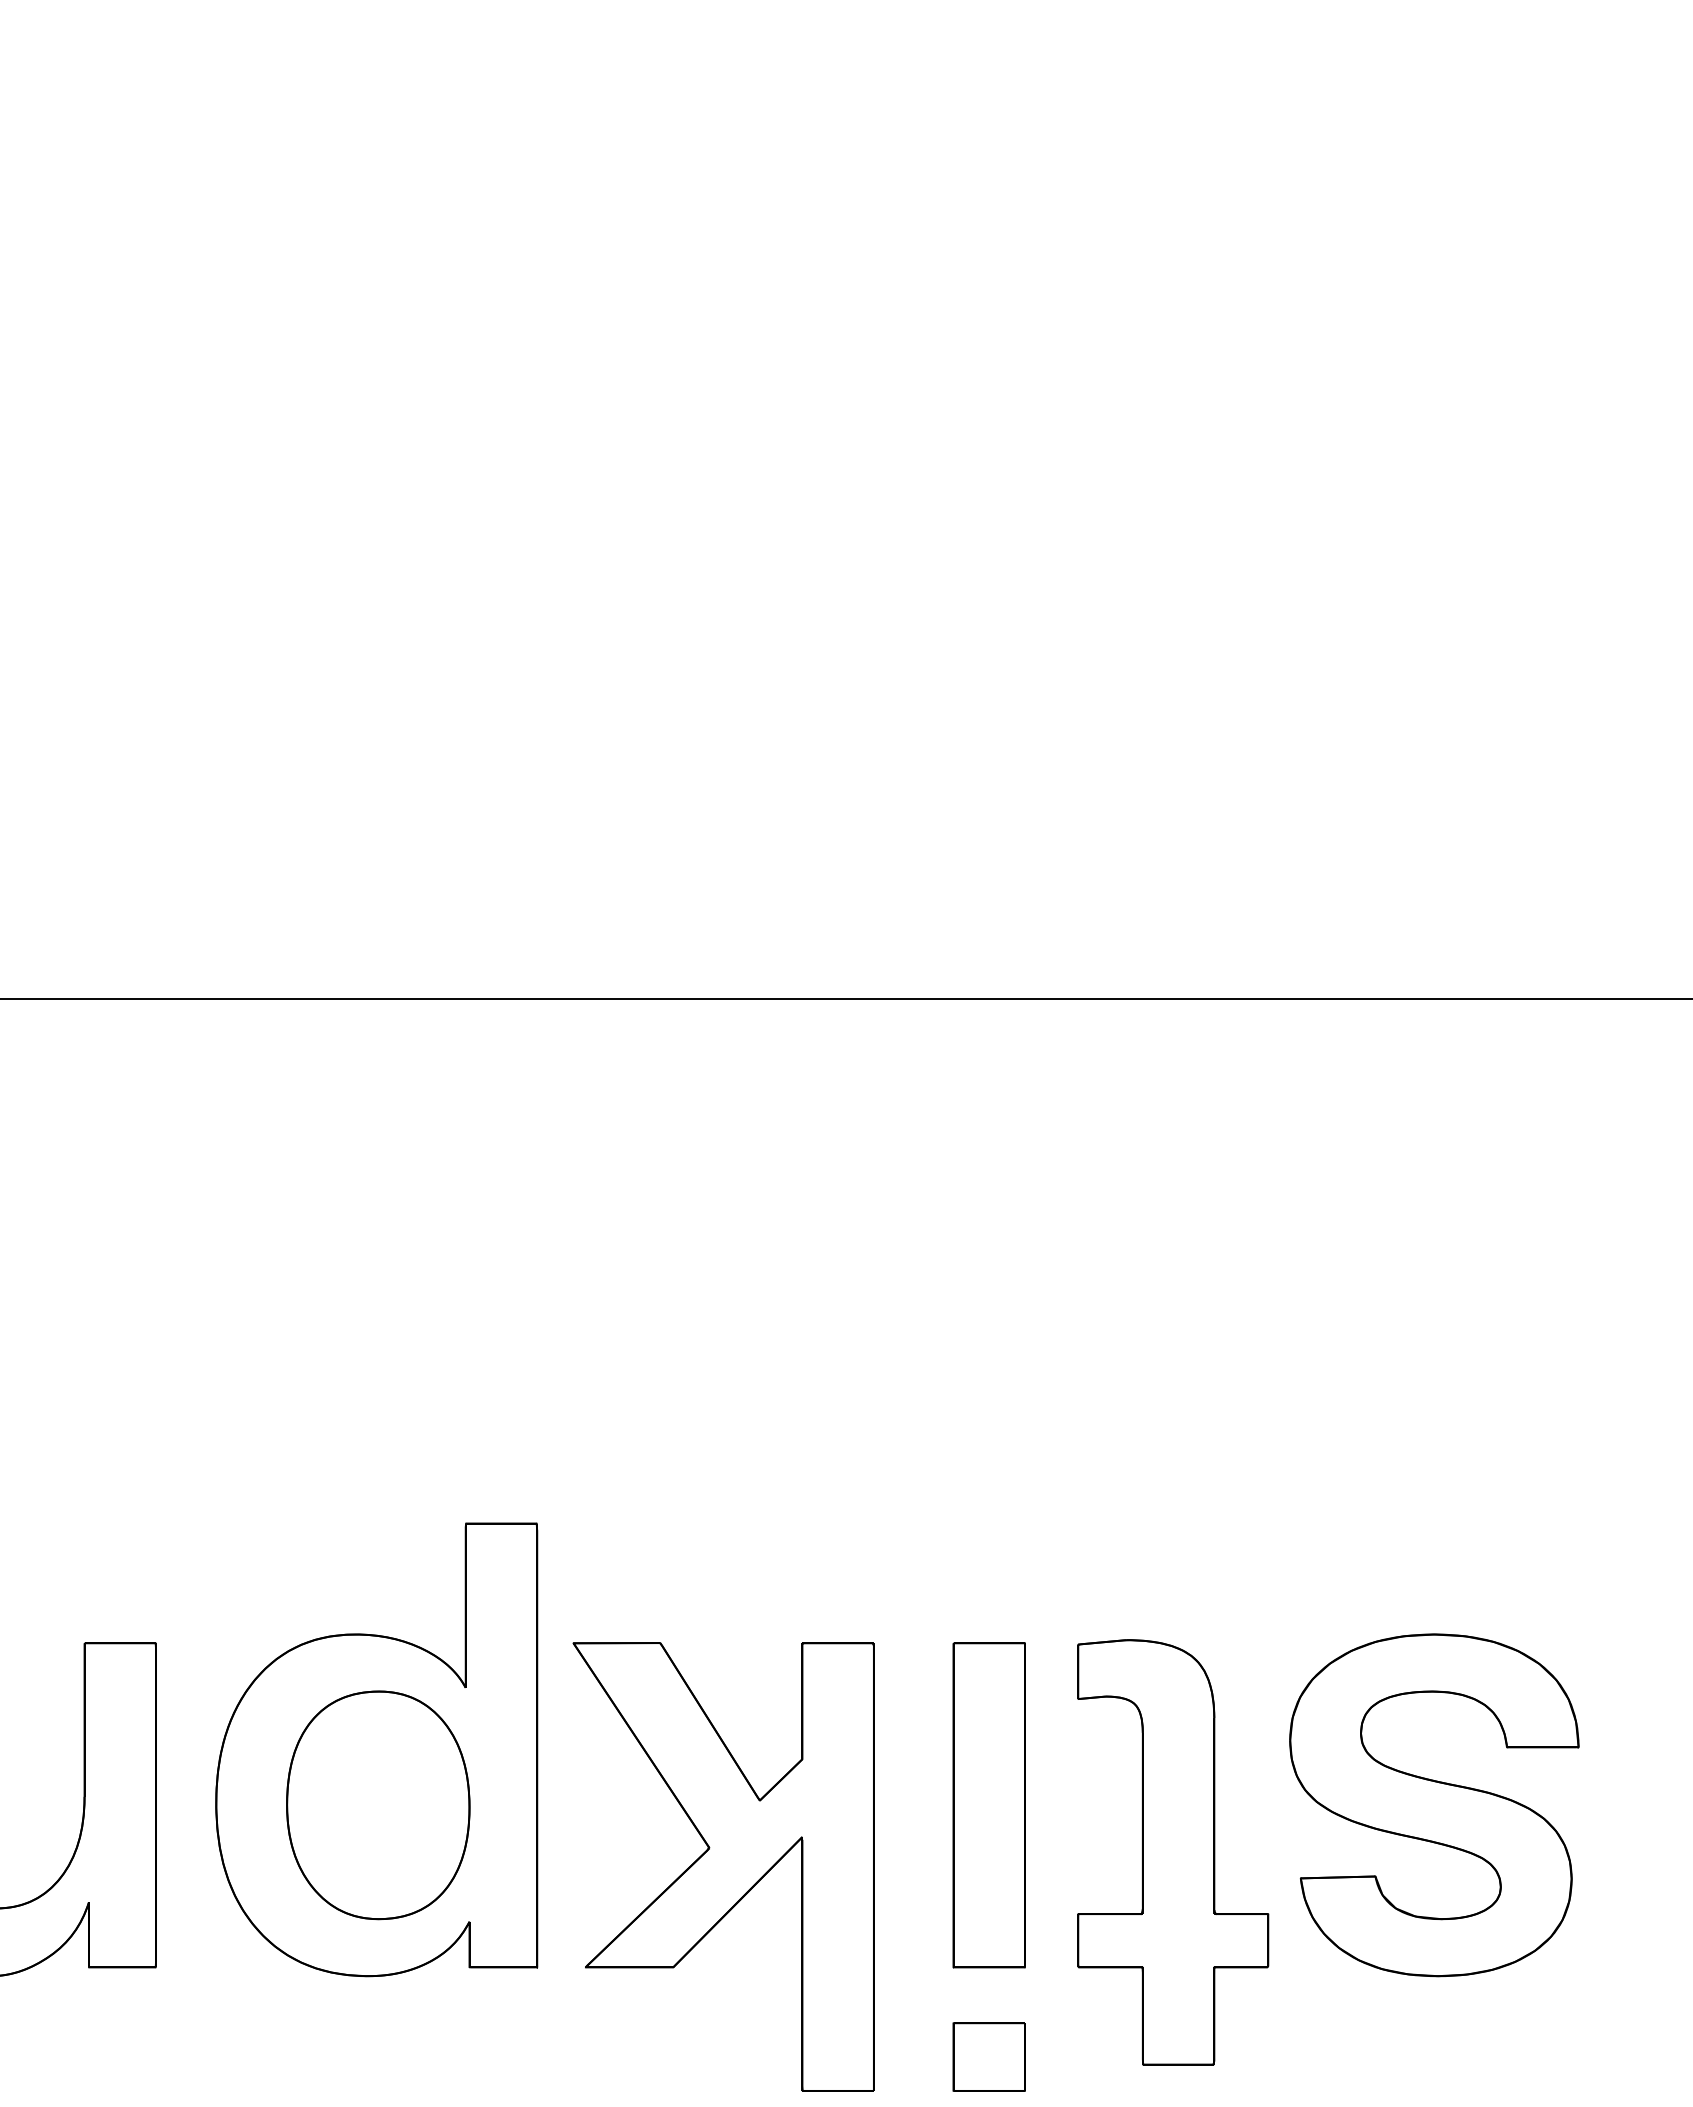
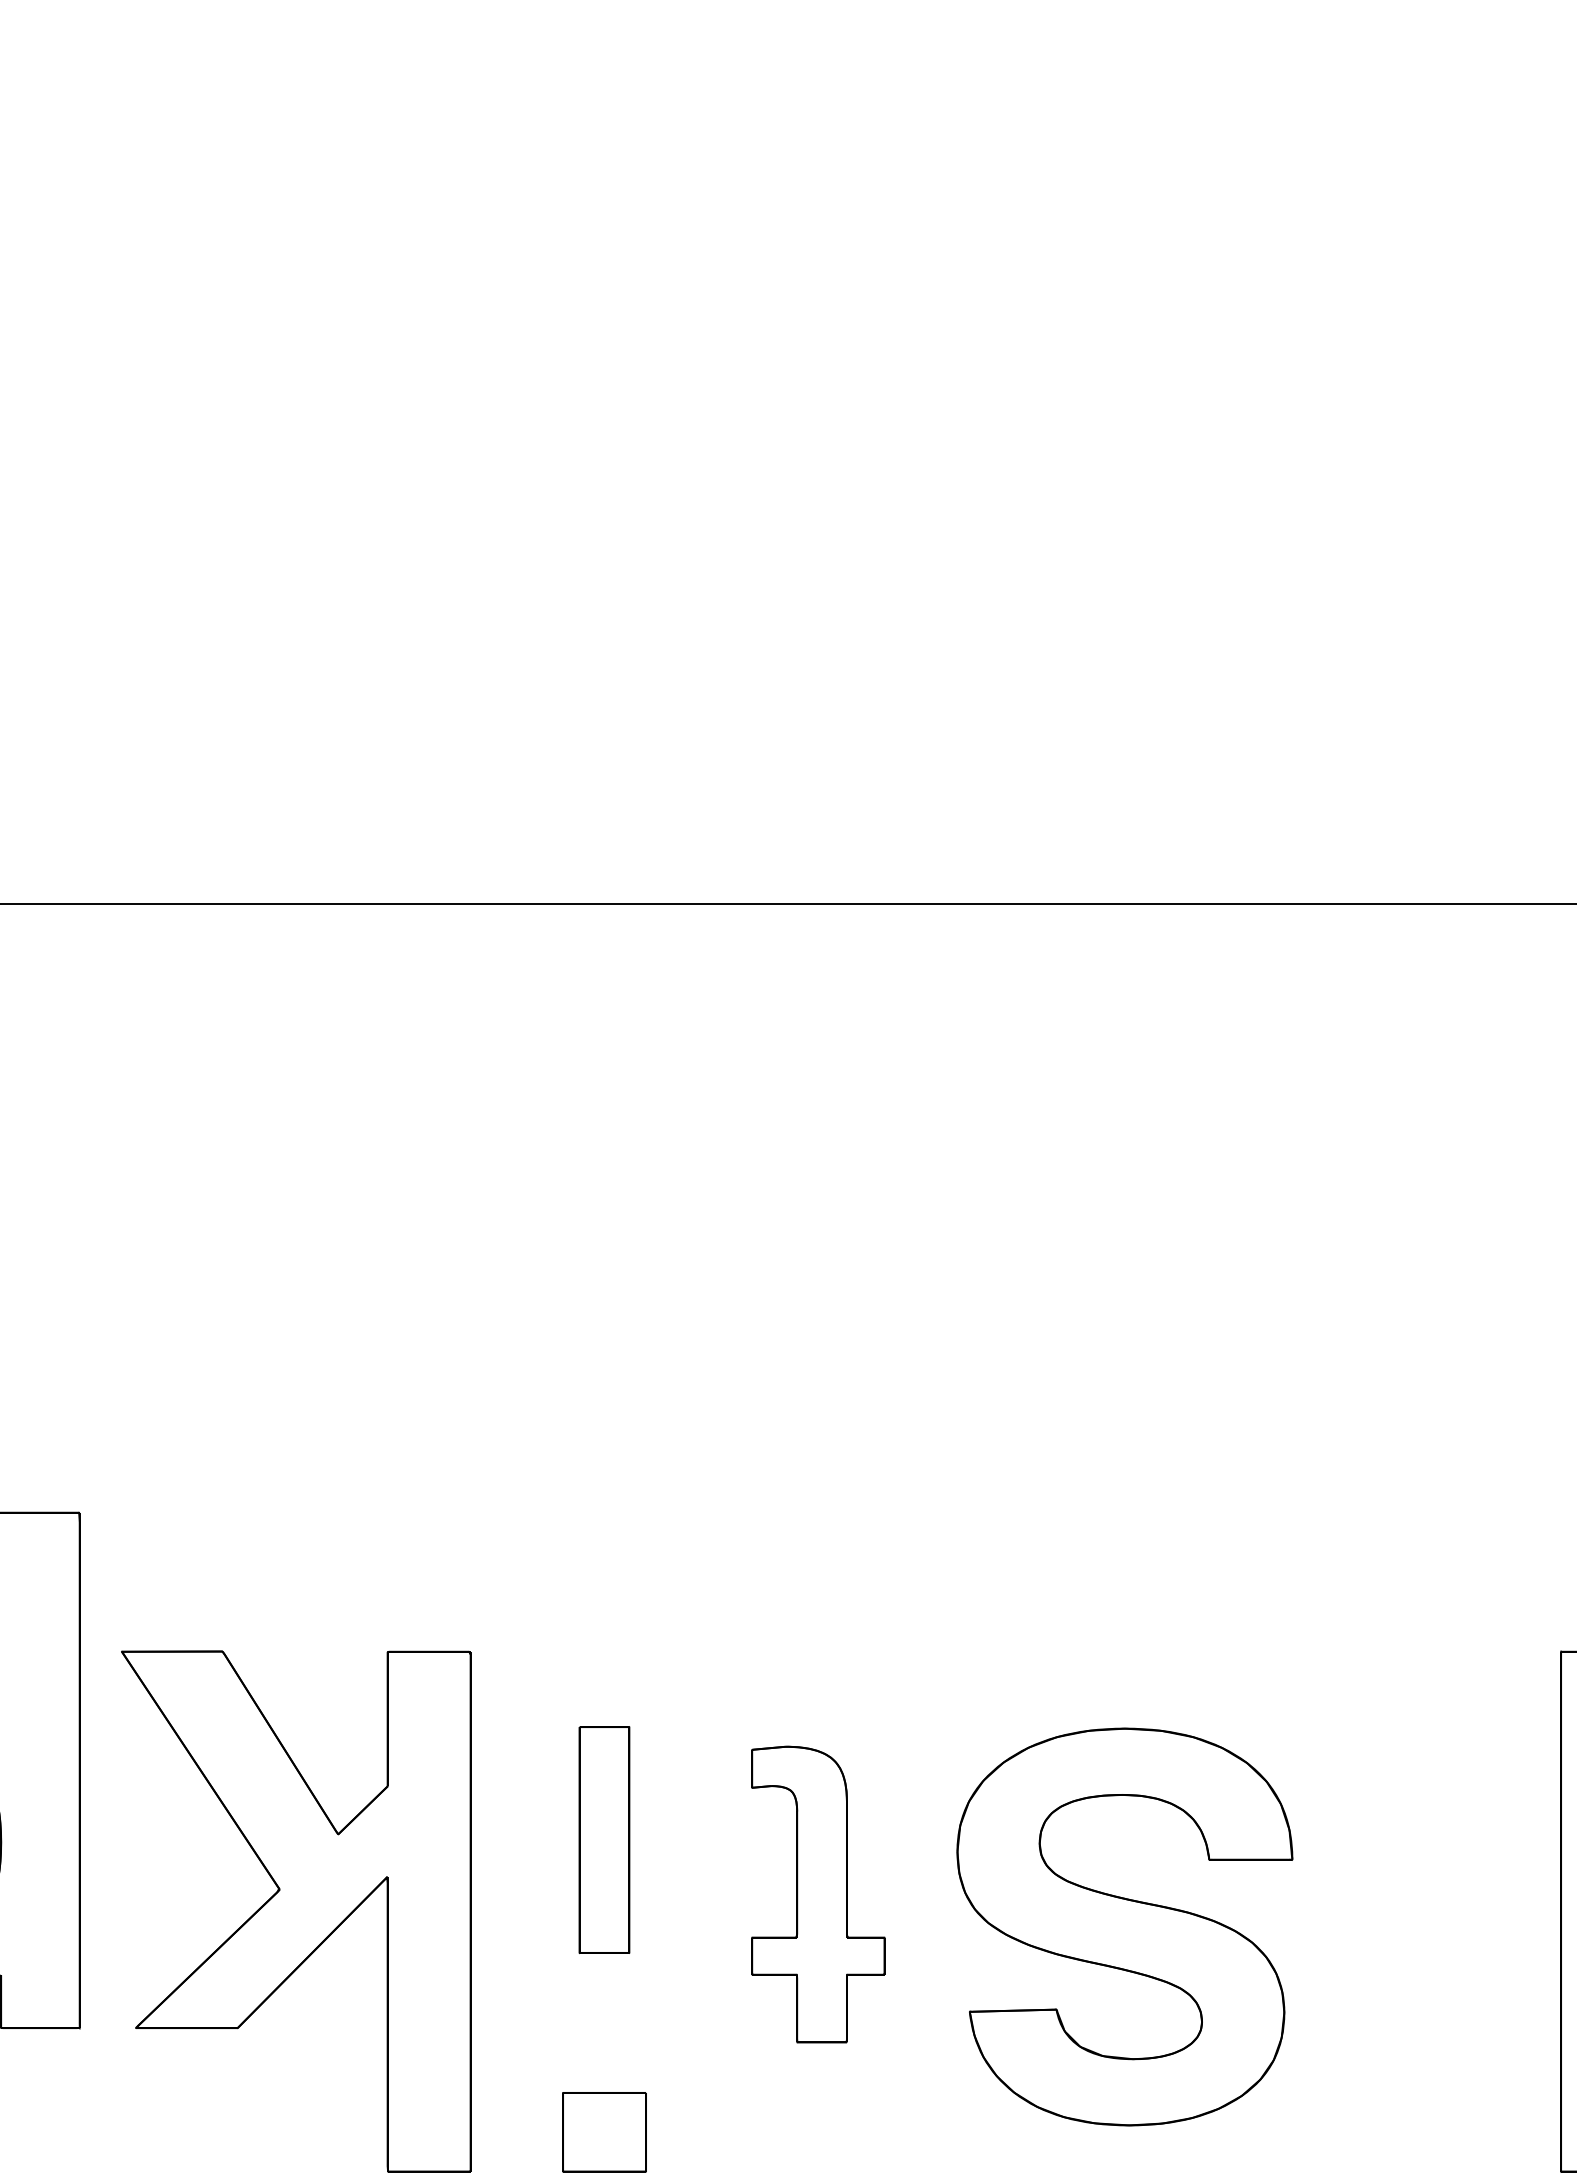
part: (988, 1805) -> (603, 1840), size x0.6
part: (1434, 1805) -> (1125, 1927), moved
part: (1173, 1852) -> (818, 1894), size x0.6

